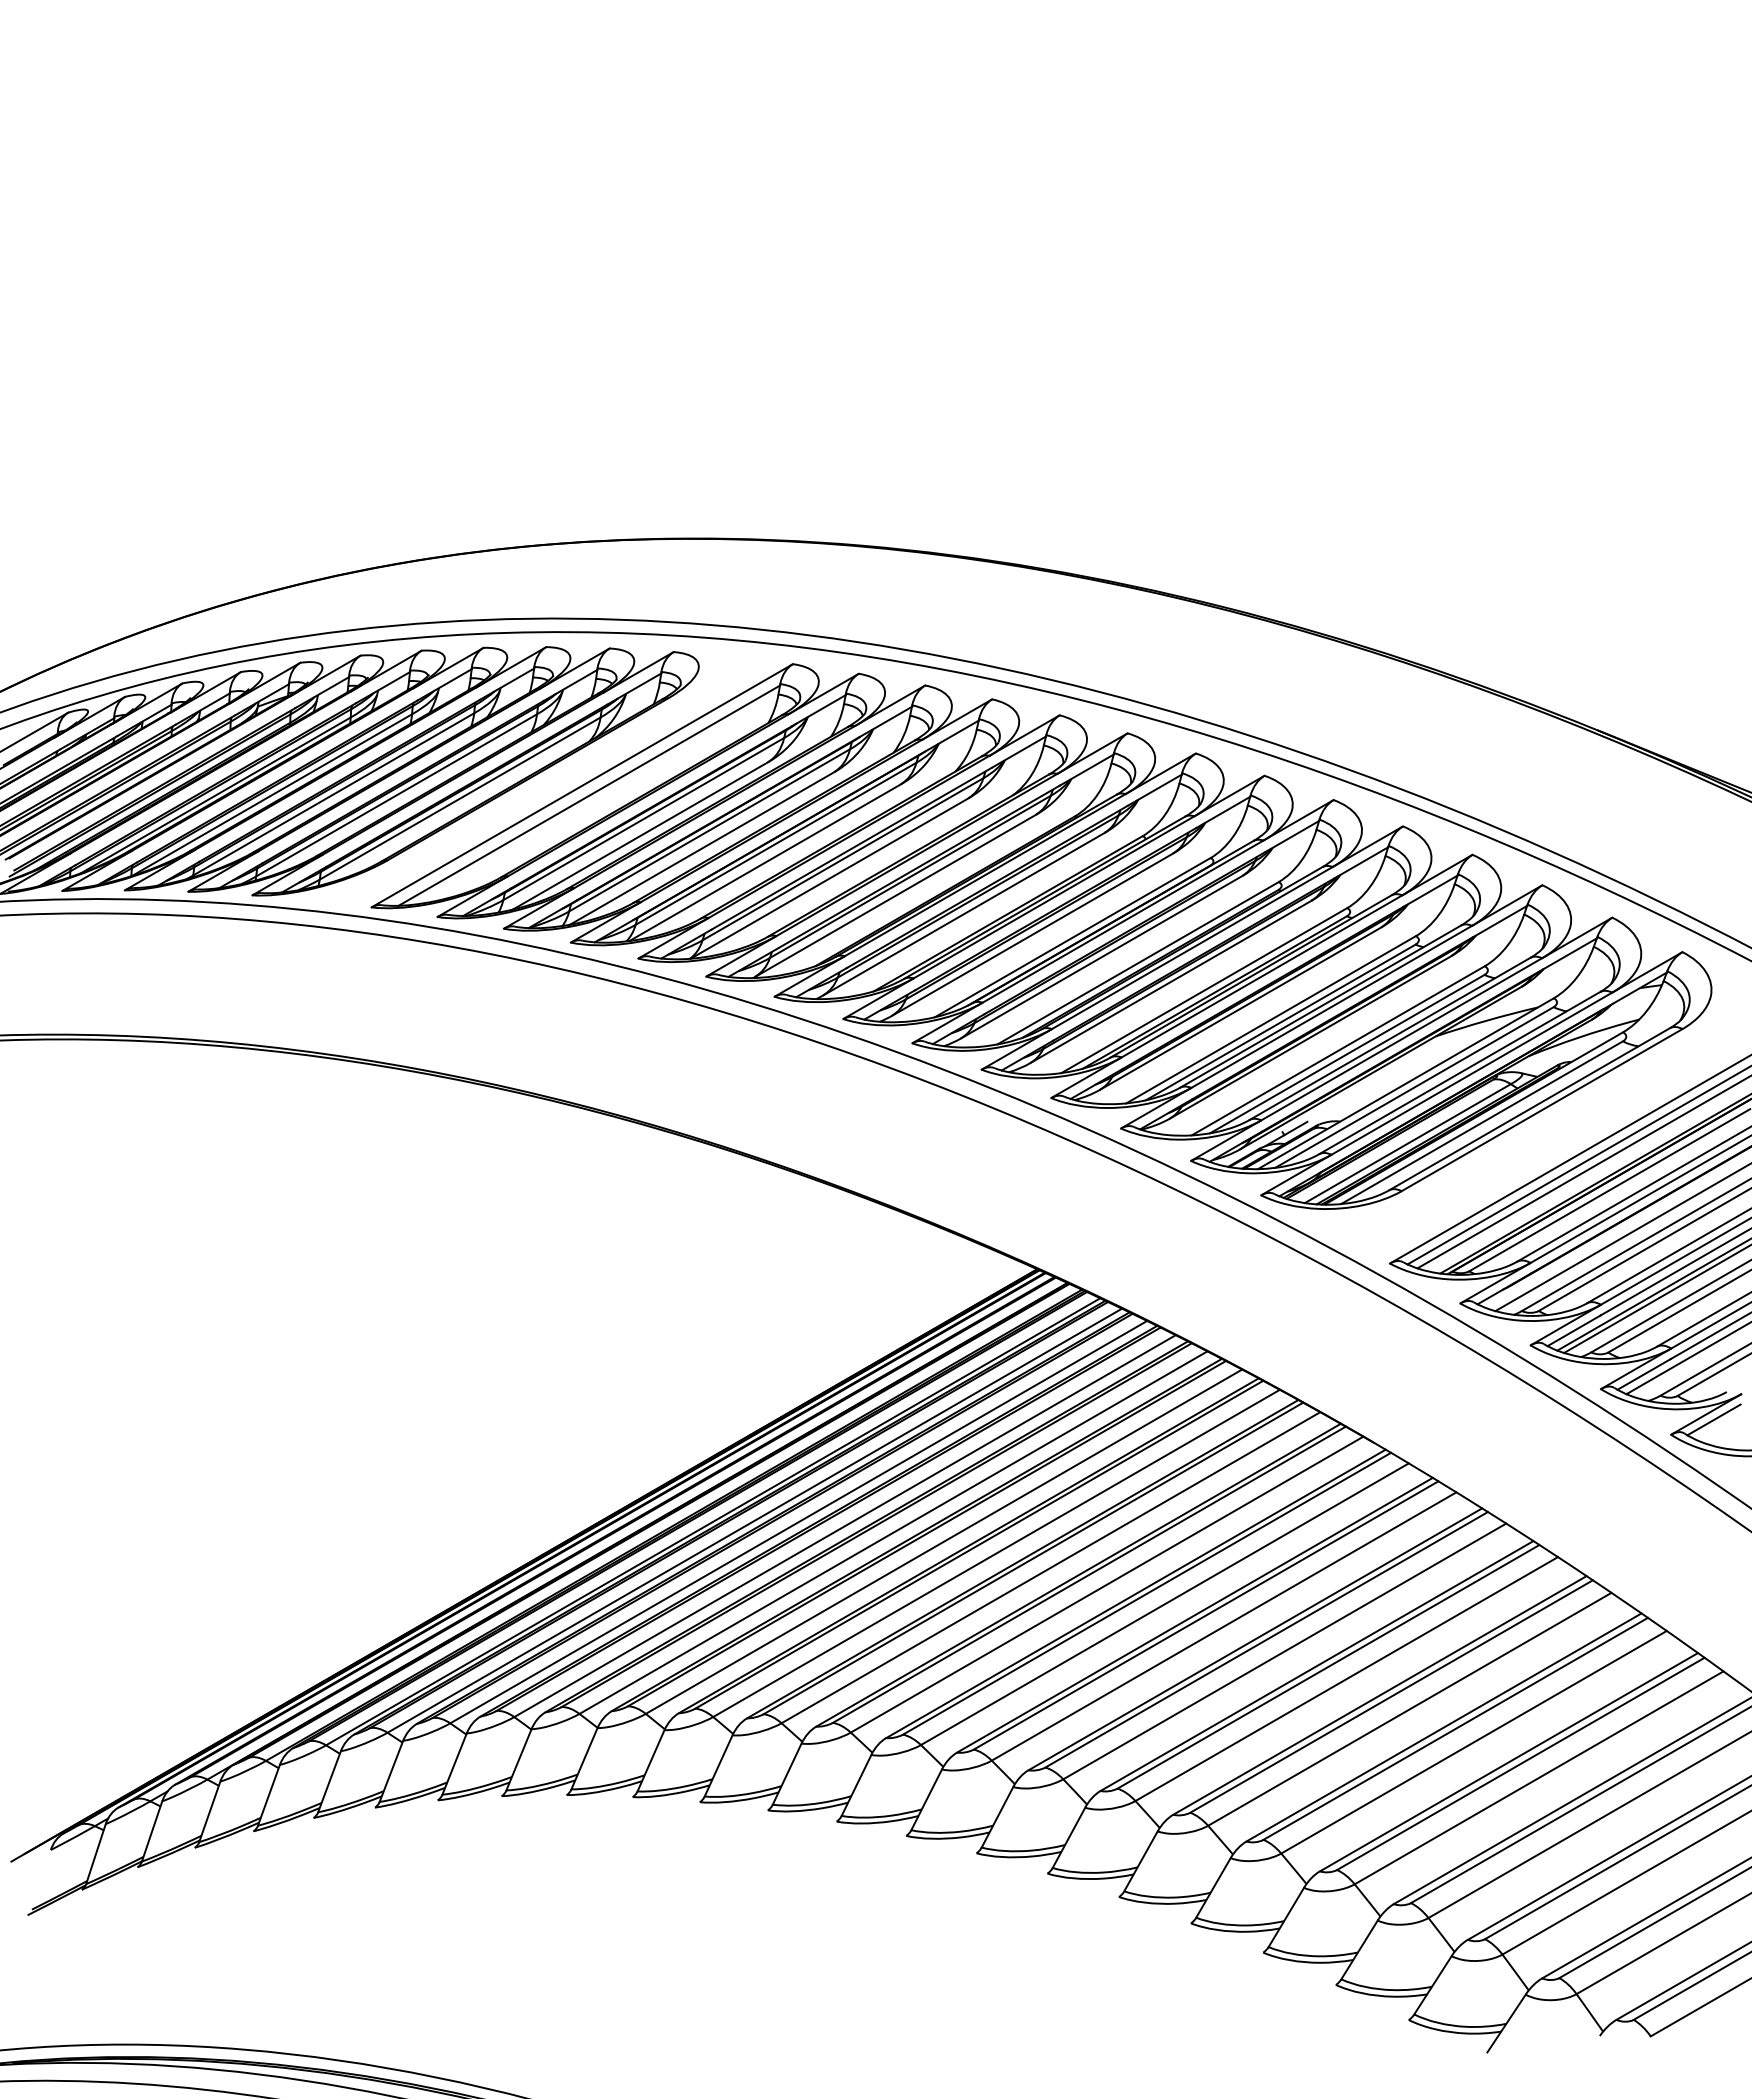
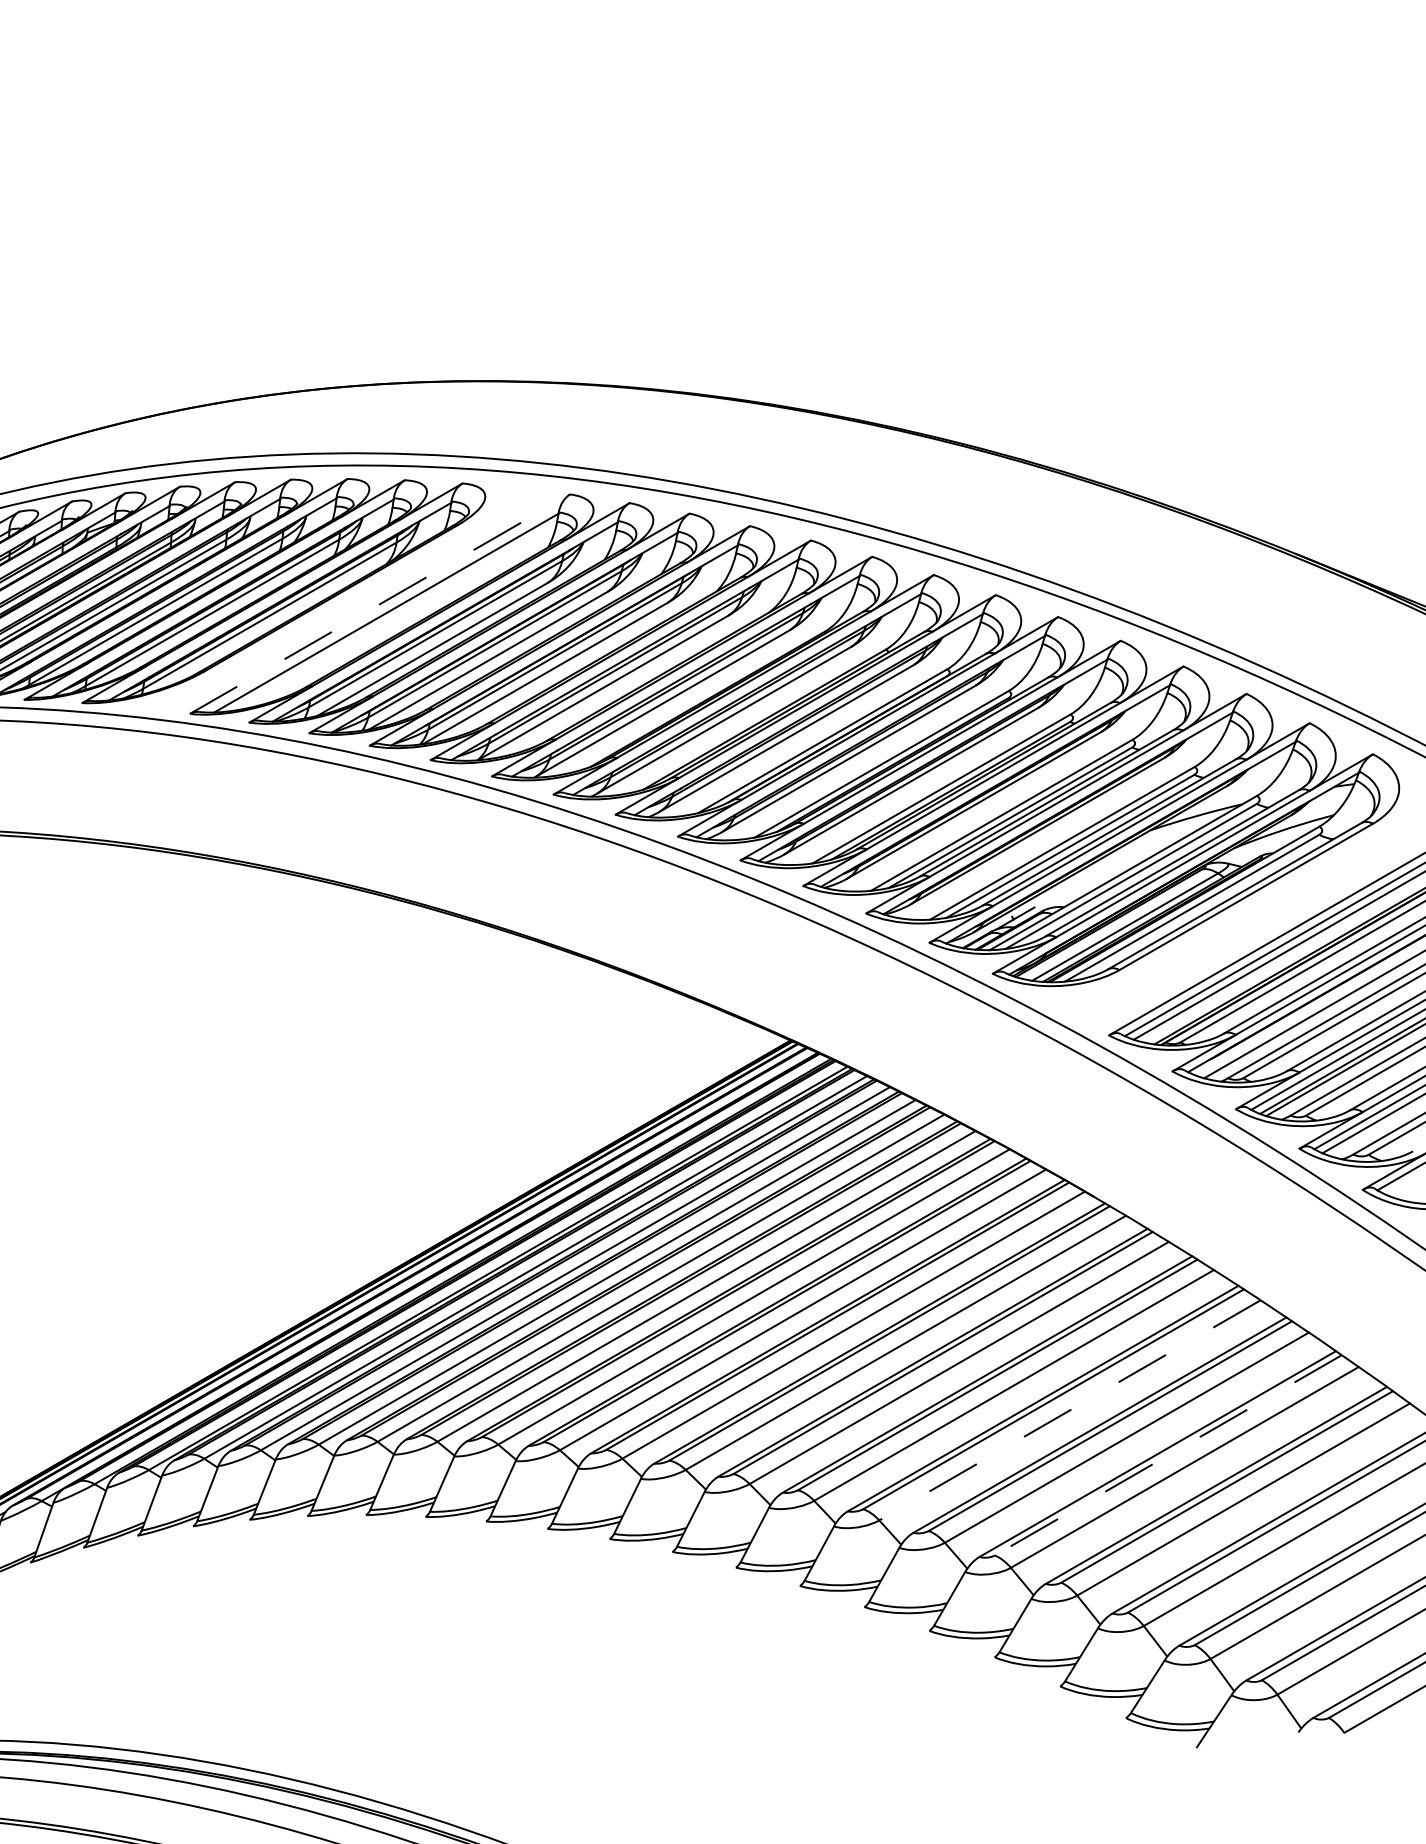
line: (582, 785) -> (380, 603), solid -> dashed
line: (1346, 1679) -> (1069, 1410), solid -> dashed
line: (1455, 1728) -> (1168, 1454), solid -> dashed

